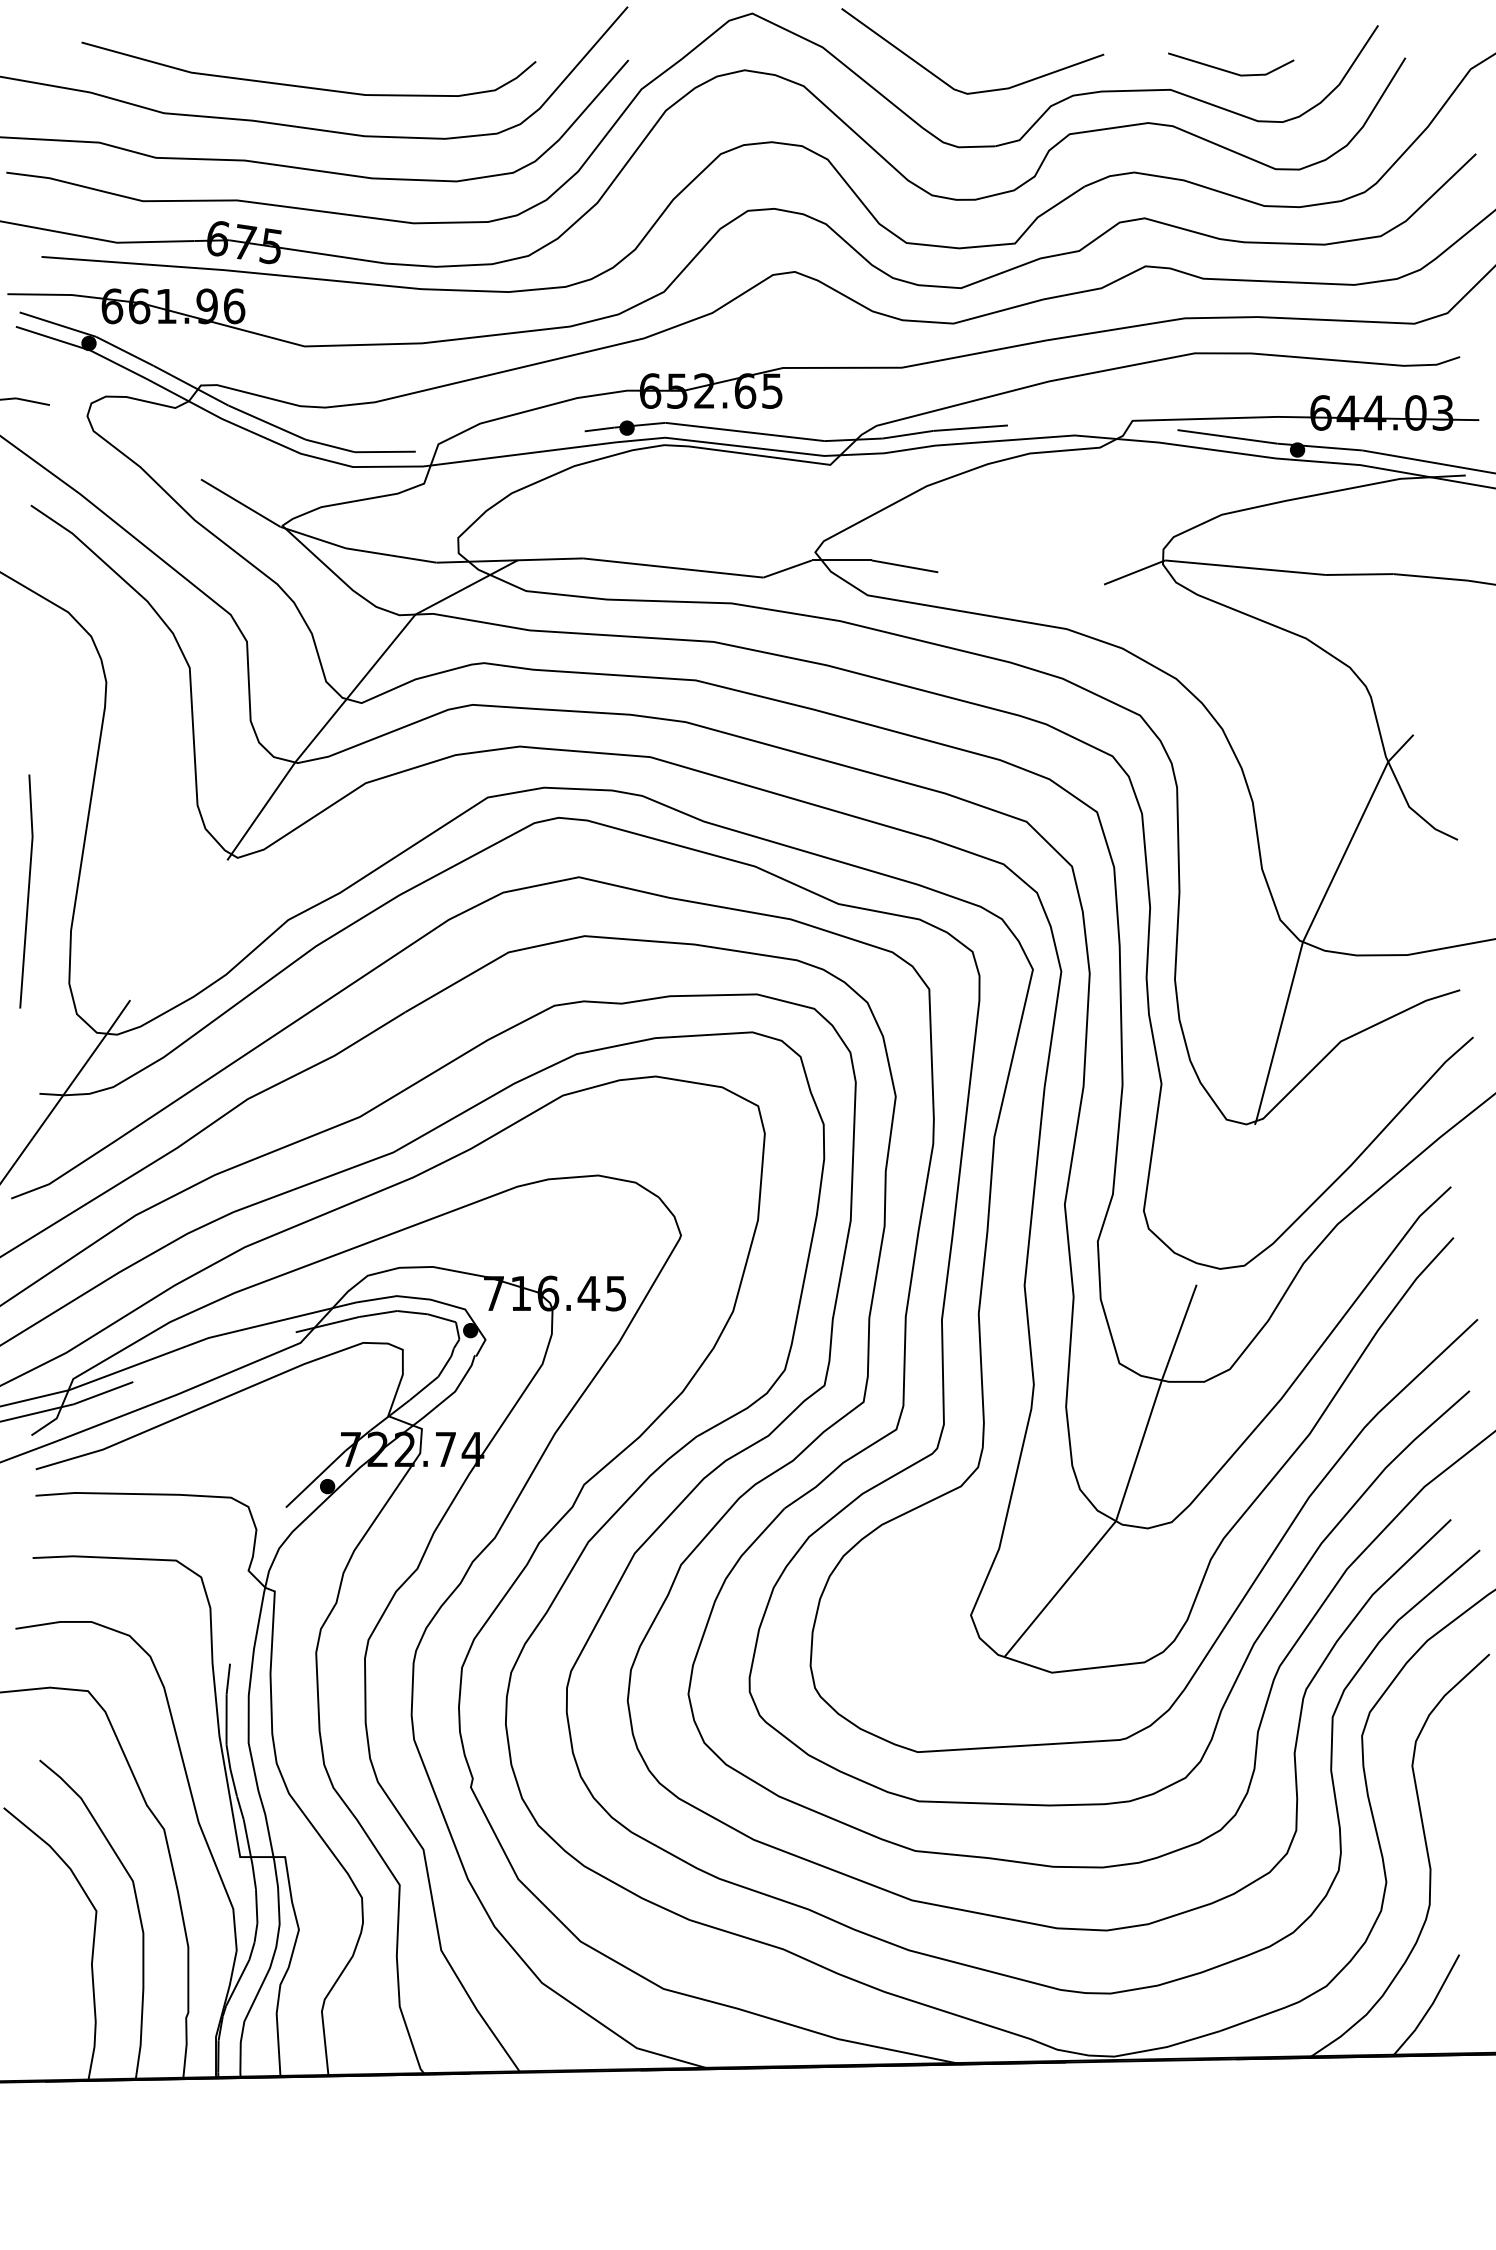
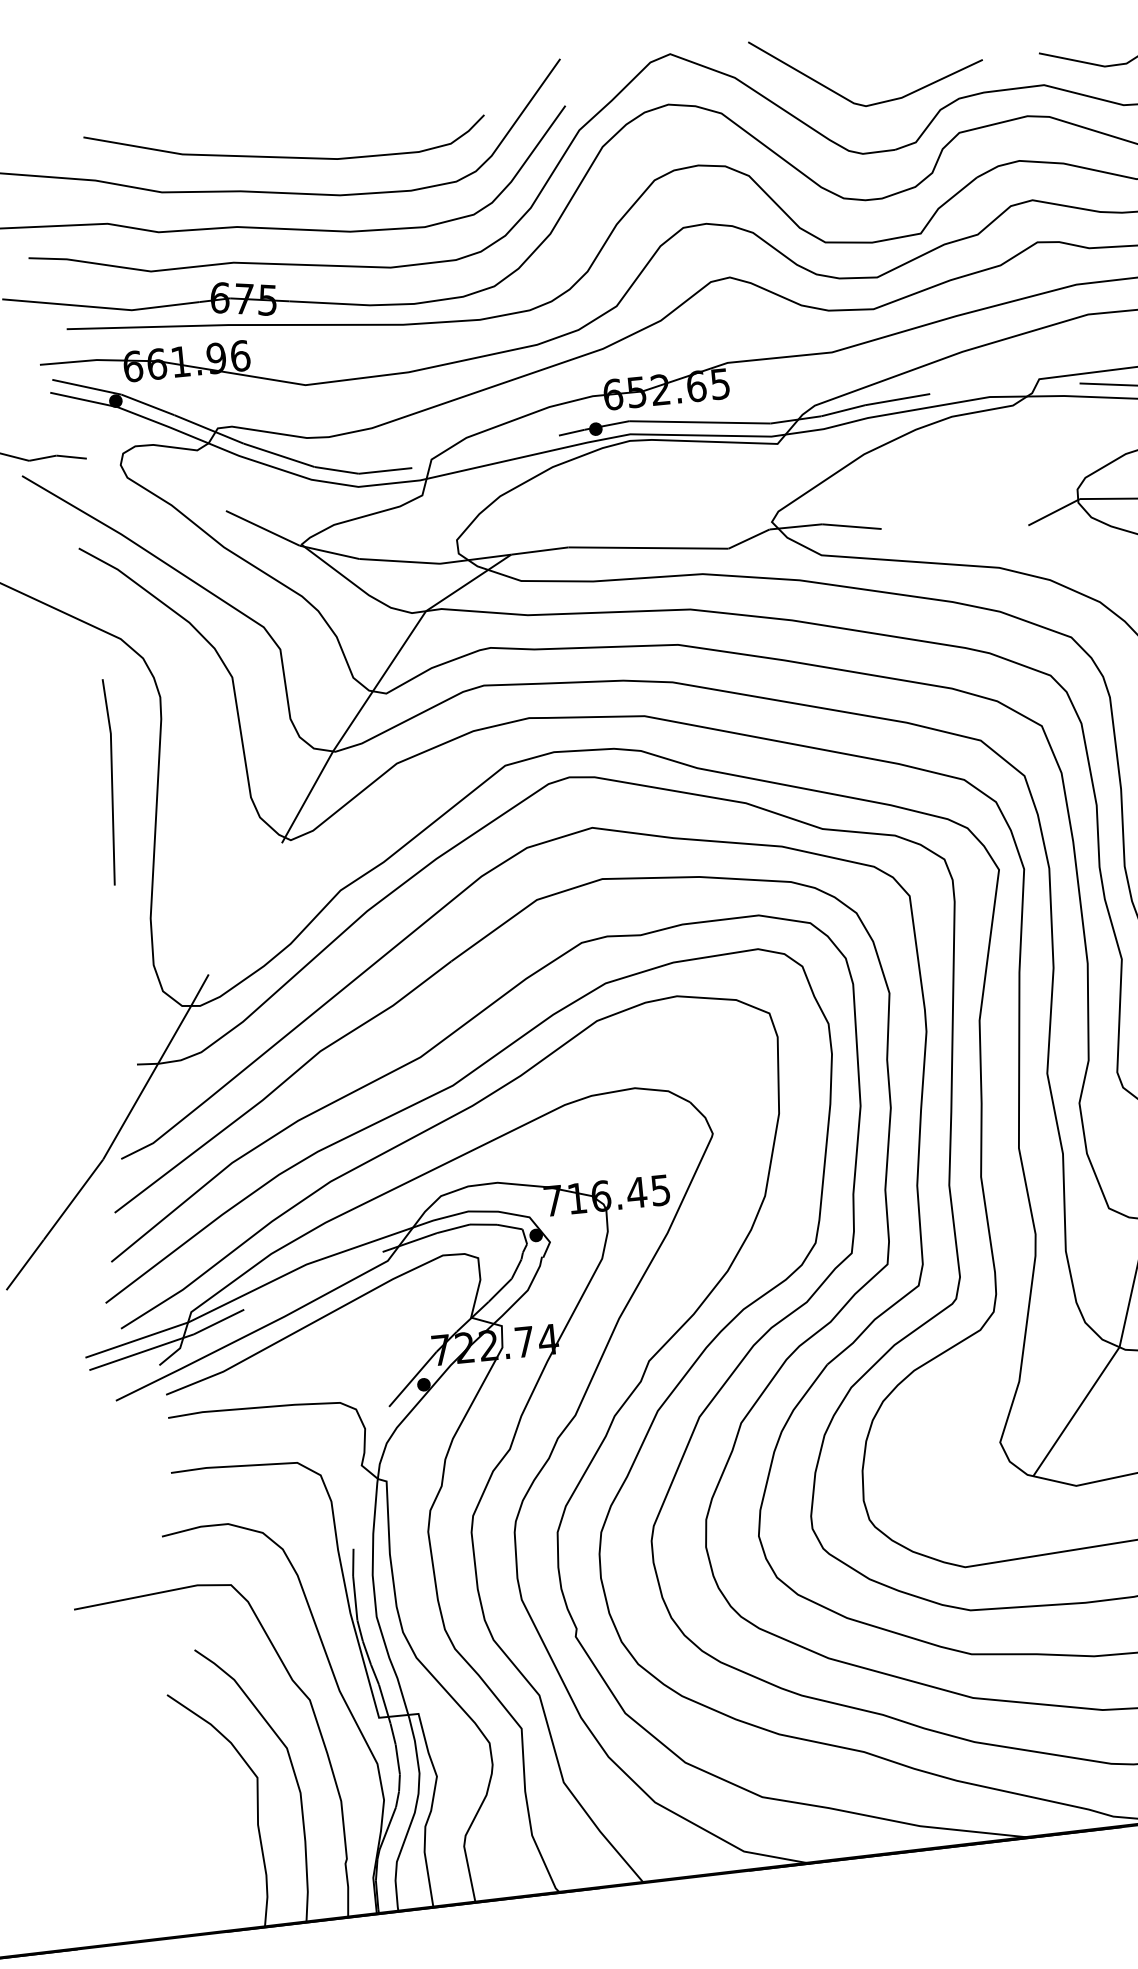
line: (27, 891) -> (111, 782), moved

